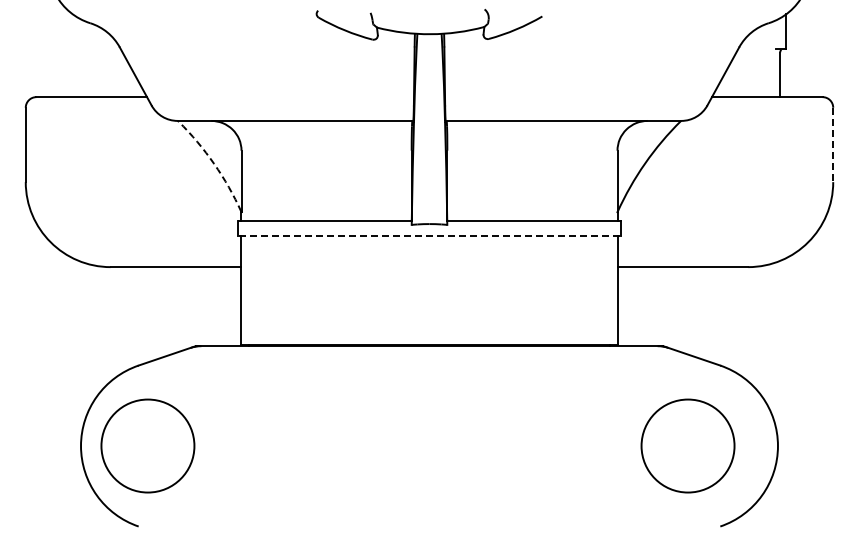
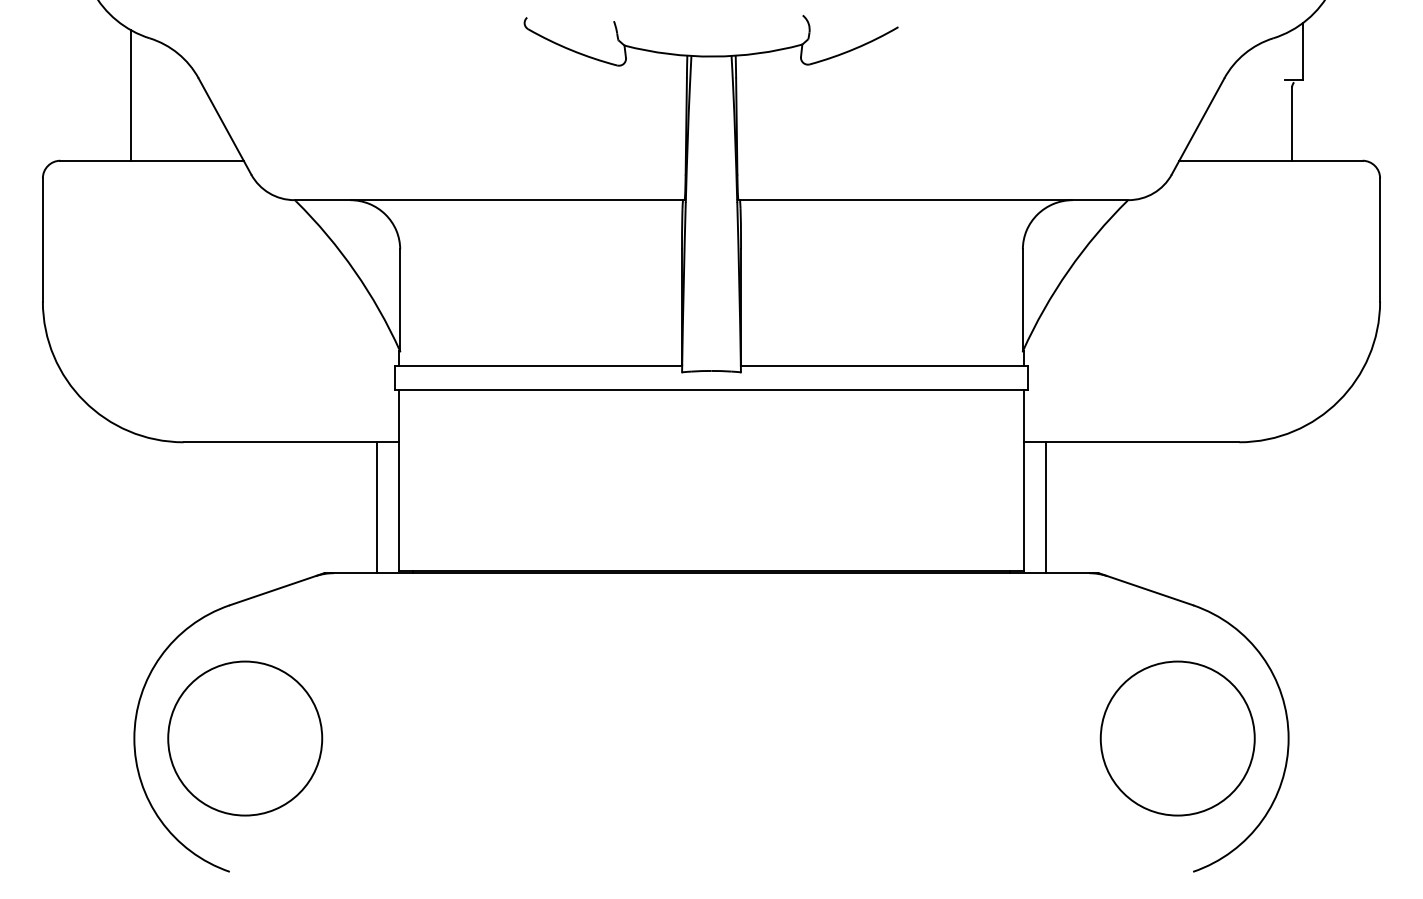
line: (78, 57) -> (130, 95), added
line: (833, 145) -> (1380, 240), dashed -> solid
arc: (214, 163) -> (355, 270), dashed -> solid
line: (430, 235) -> (713, 389), dashed -> solid
line: (227, 306) -> (376, 507), added
line: (631, 306) -> (1046, 507), added
circle: (687, 445) -> (1176, 737), moved

